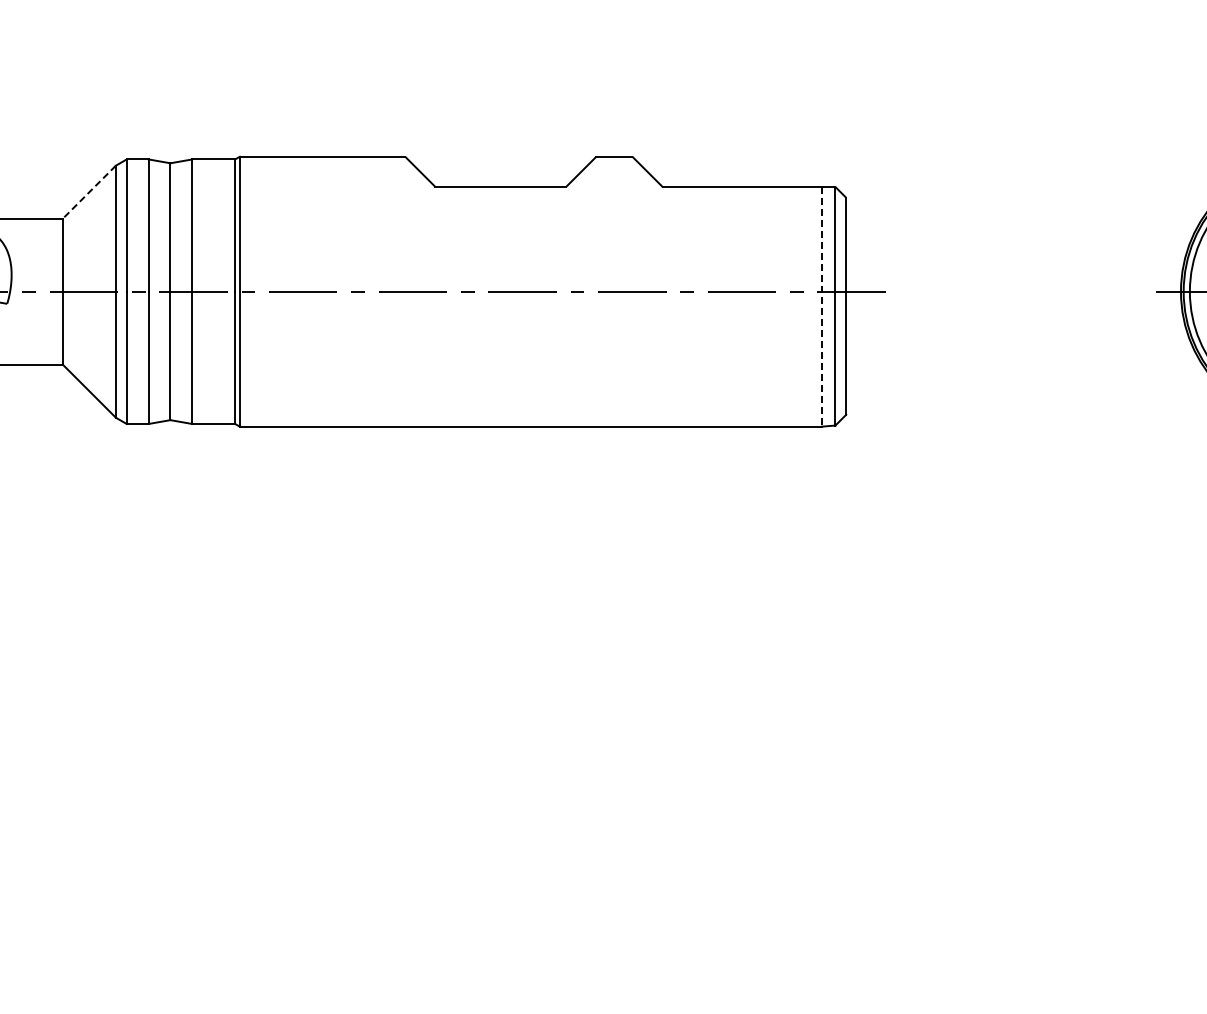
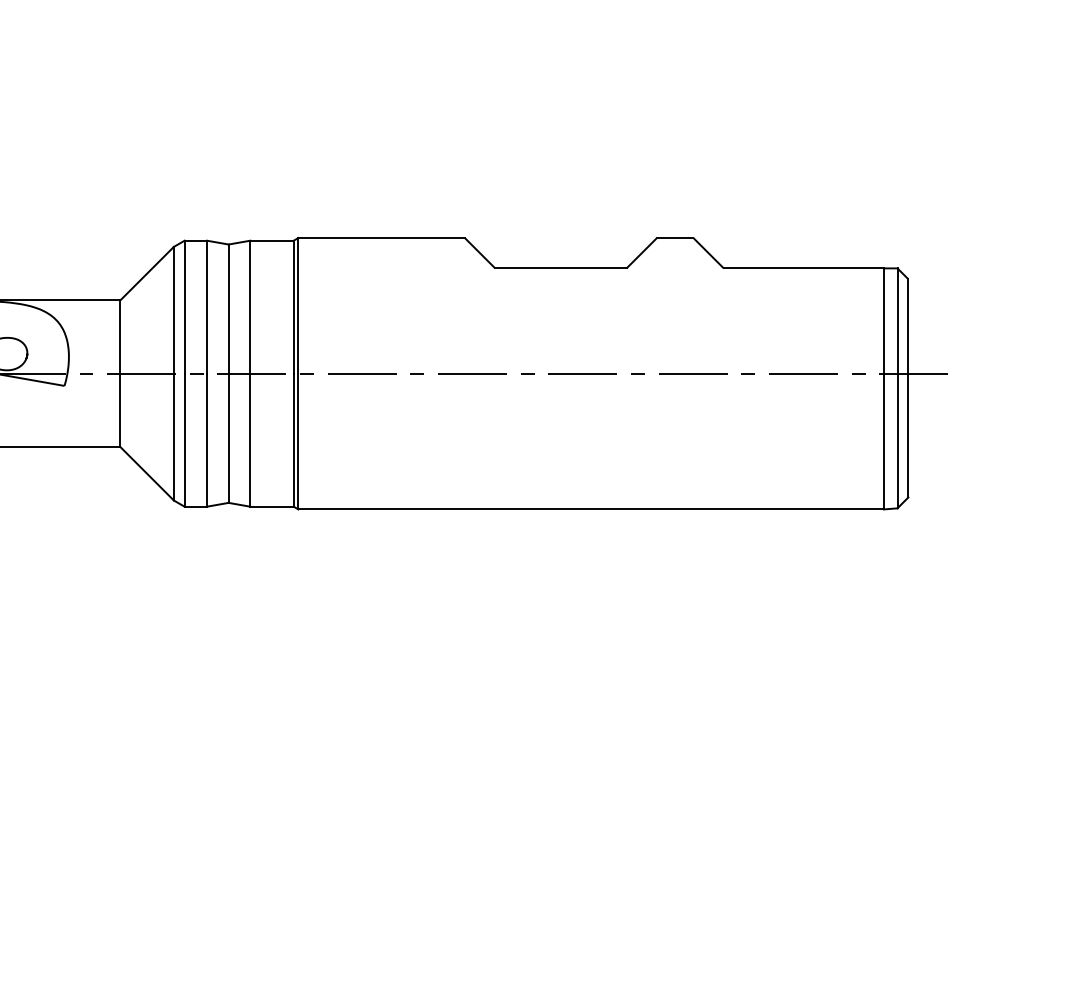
line: (89, 192) -> (147, 273), dashed -> solid
line: (821, 306) -> (883, 388), dashed -> solid

